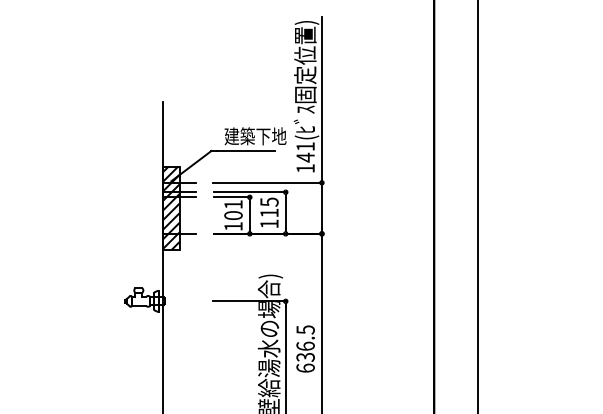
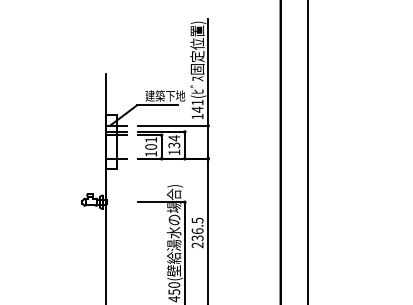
text: (269, 207) -> (174, 141), 115 -> 134
hatch: (171, 208) -> (111, 142), removed
text: (305, 368) -> (197, 245), 636.5 -> 236.5

